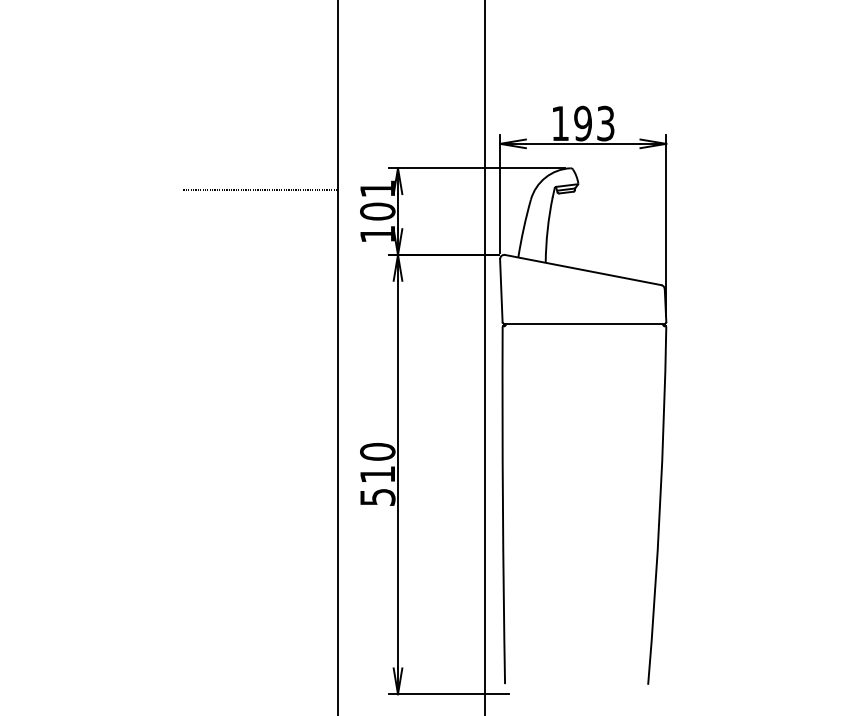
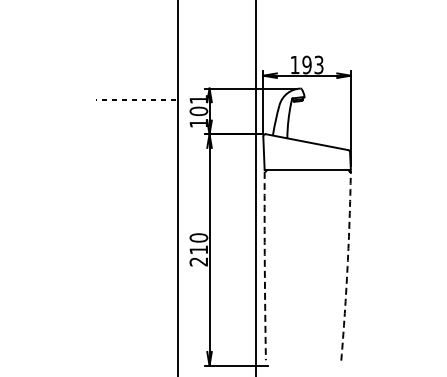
text: (377, 496) -> (198, 261), 510 -> 210
arc: (502, 506) -> (264, 266), solid -> dashed
arc: (659, 506) -> (347, 266), solid -> dashed

